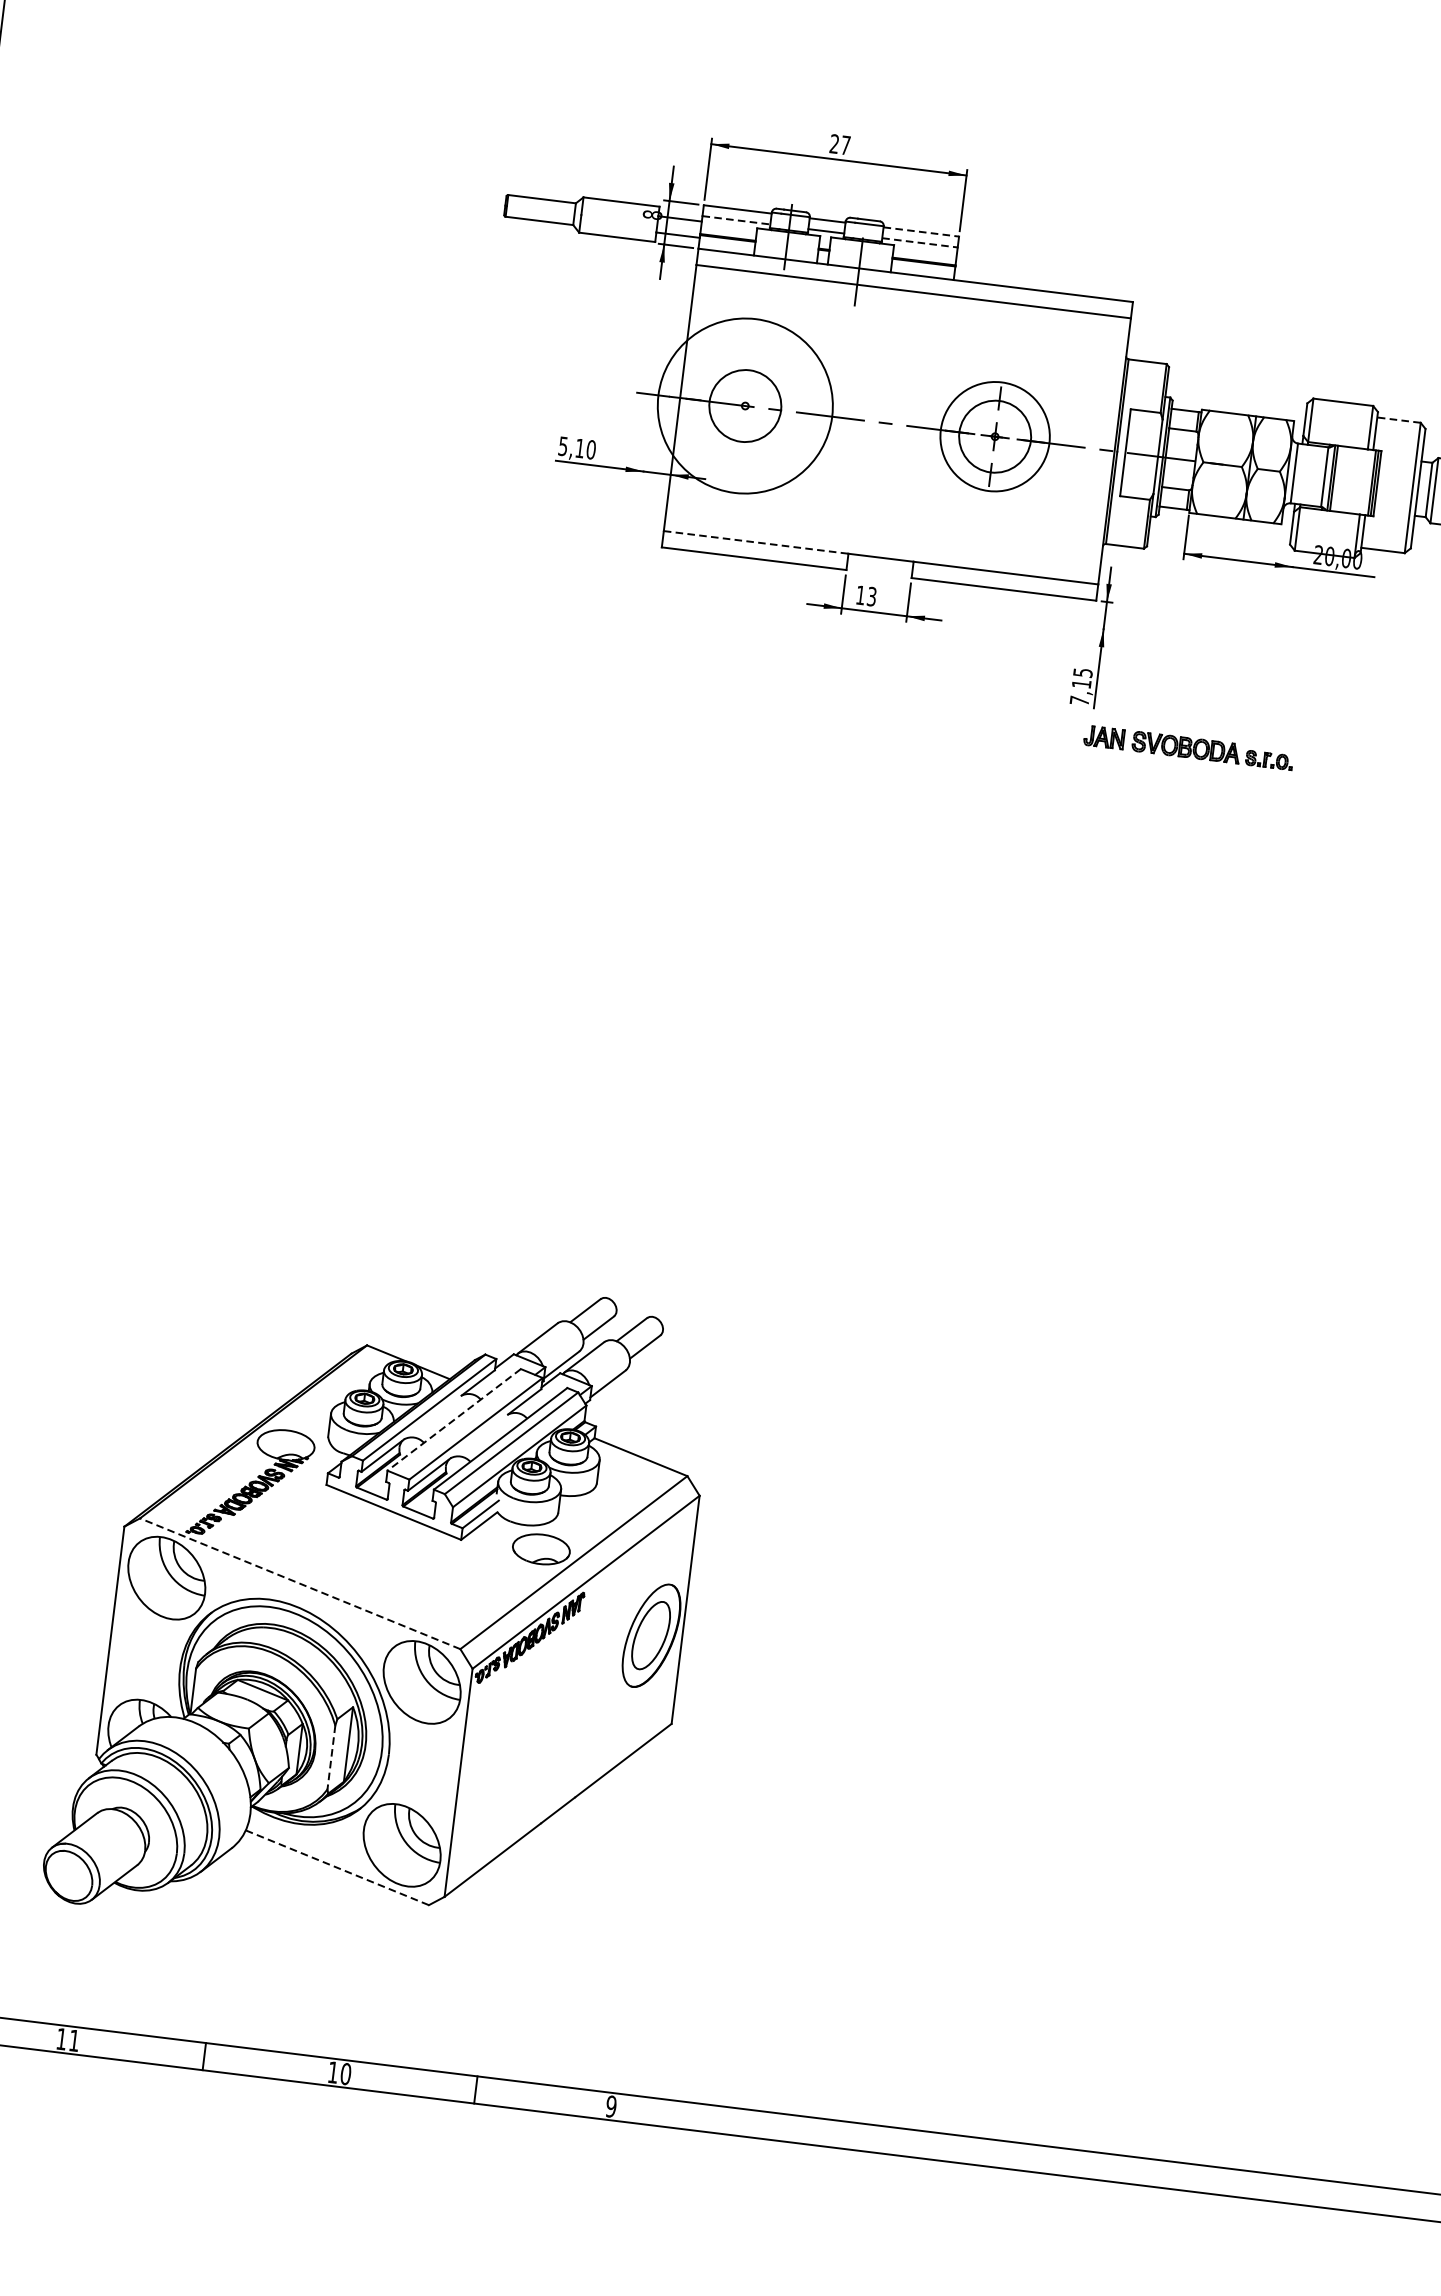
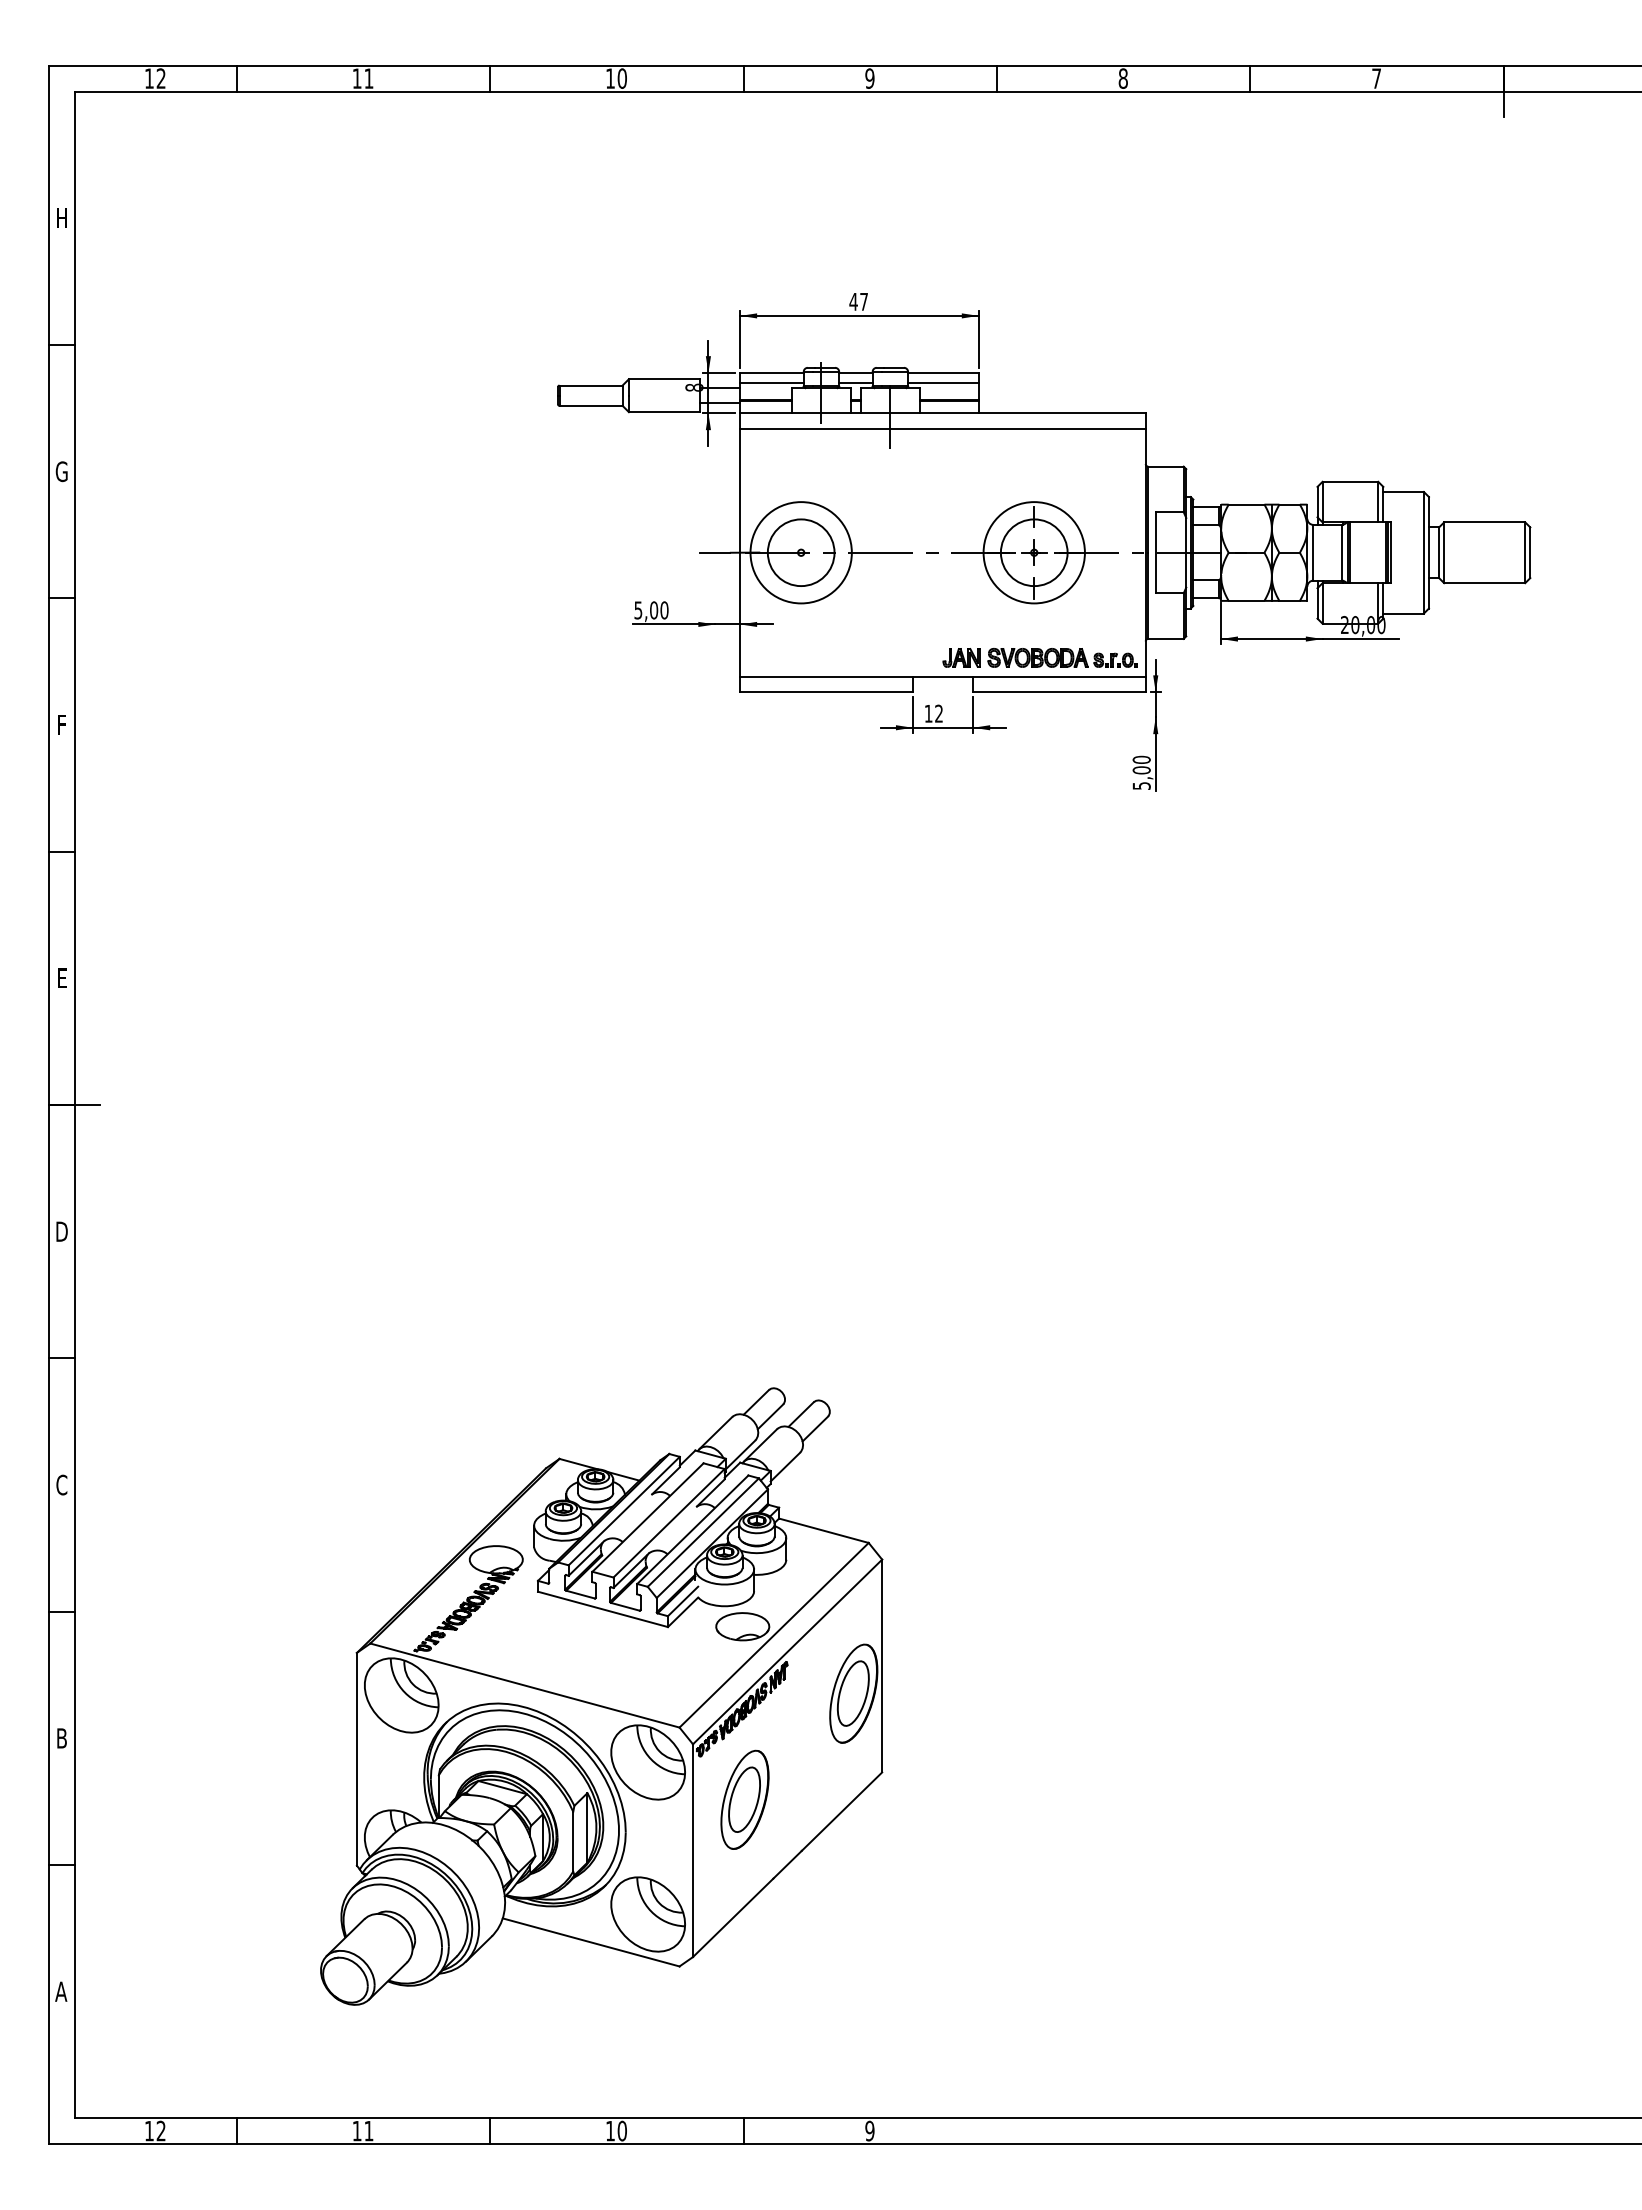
text: (834, 143) -> (853, 301), 27 -> 47
line: (736, 220) -> (772, 383), dashed -> solid
line: (921, 231) -> (943, 372), dashed -> solid
line: (920, 243) -> (943, 383), dashed -> solid
circle: (744, 405) -> (800, 552), size x0.62
line: (1398, 419) -> (1403, 491), dashed -> solid
text: (580, 448) -> (654, 610), 5,10 -> 5,00
line: (757, 542) -> (827, 676), dashed -> solid
text: (871, 596) -> (938, 713), 13 -> 12
text: (1081, 686) -> (1141, 772), 7,15 -> 5,00
part: (1187, 747) -> (1039, 657), moved
line: (454, 1419) -> (648, 1517), dashed -> solid
line: (299, 1583) -> (524, 1685), dashed -> solid
part: (520, 1734) -> (744, 1799), added
line: (331, 1757) -> (573, 1841), dashed -> solid
line: (337, 1867) -> (591, 1942), dashed -> solid

